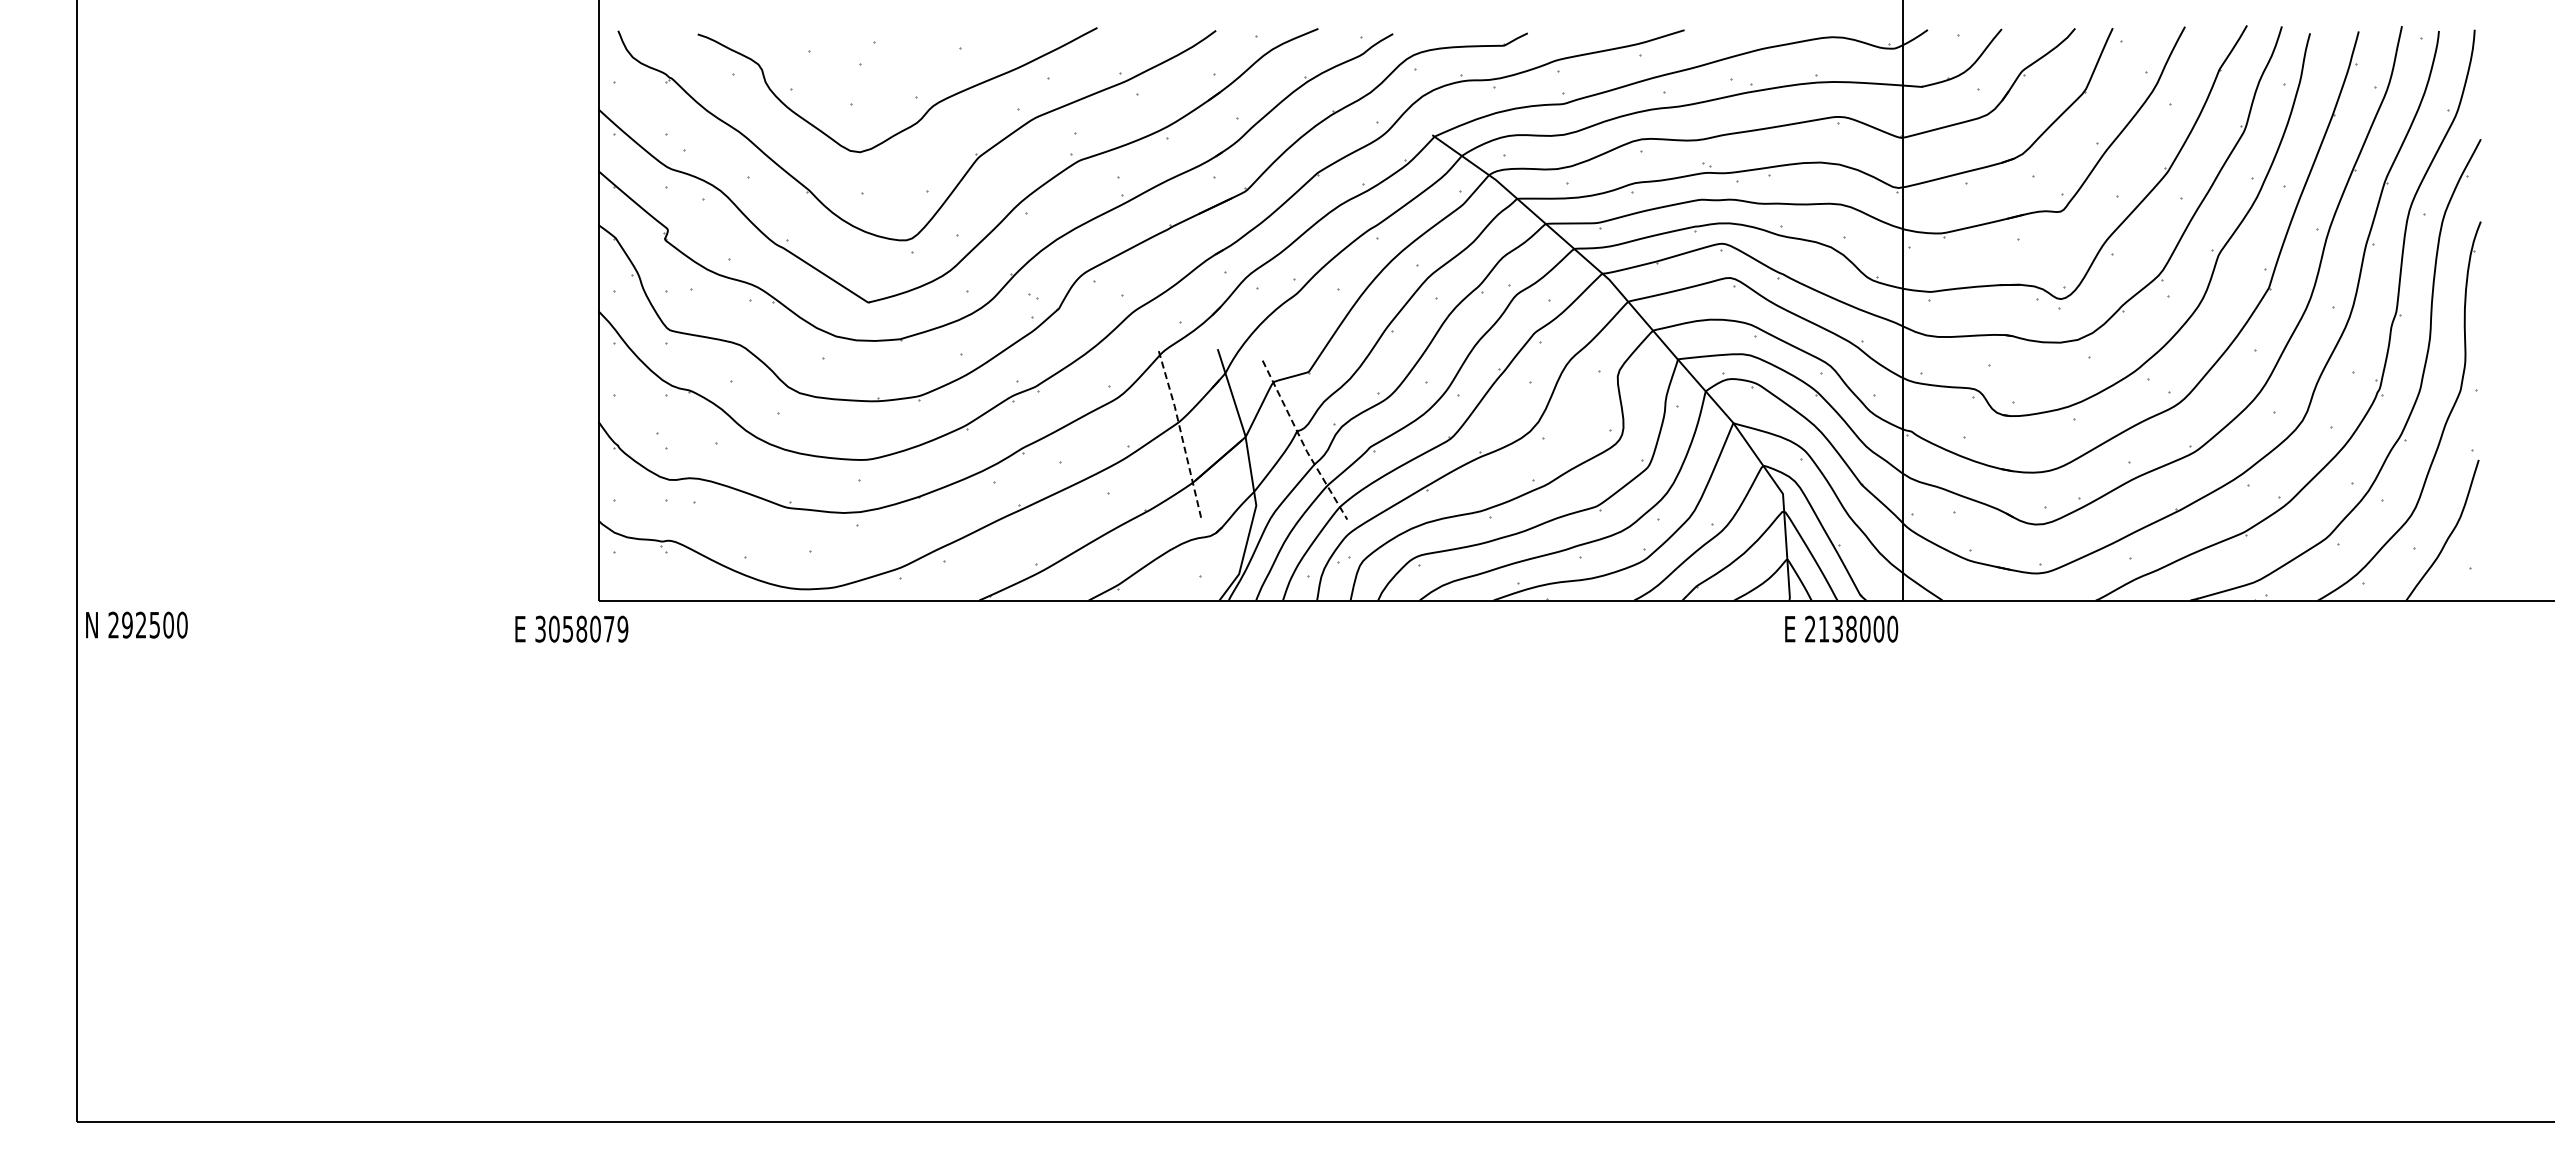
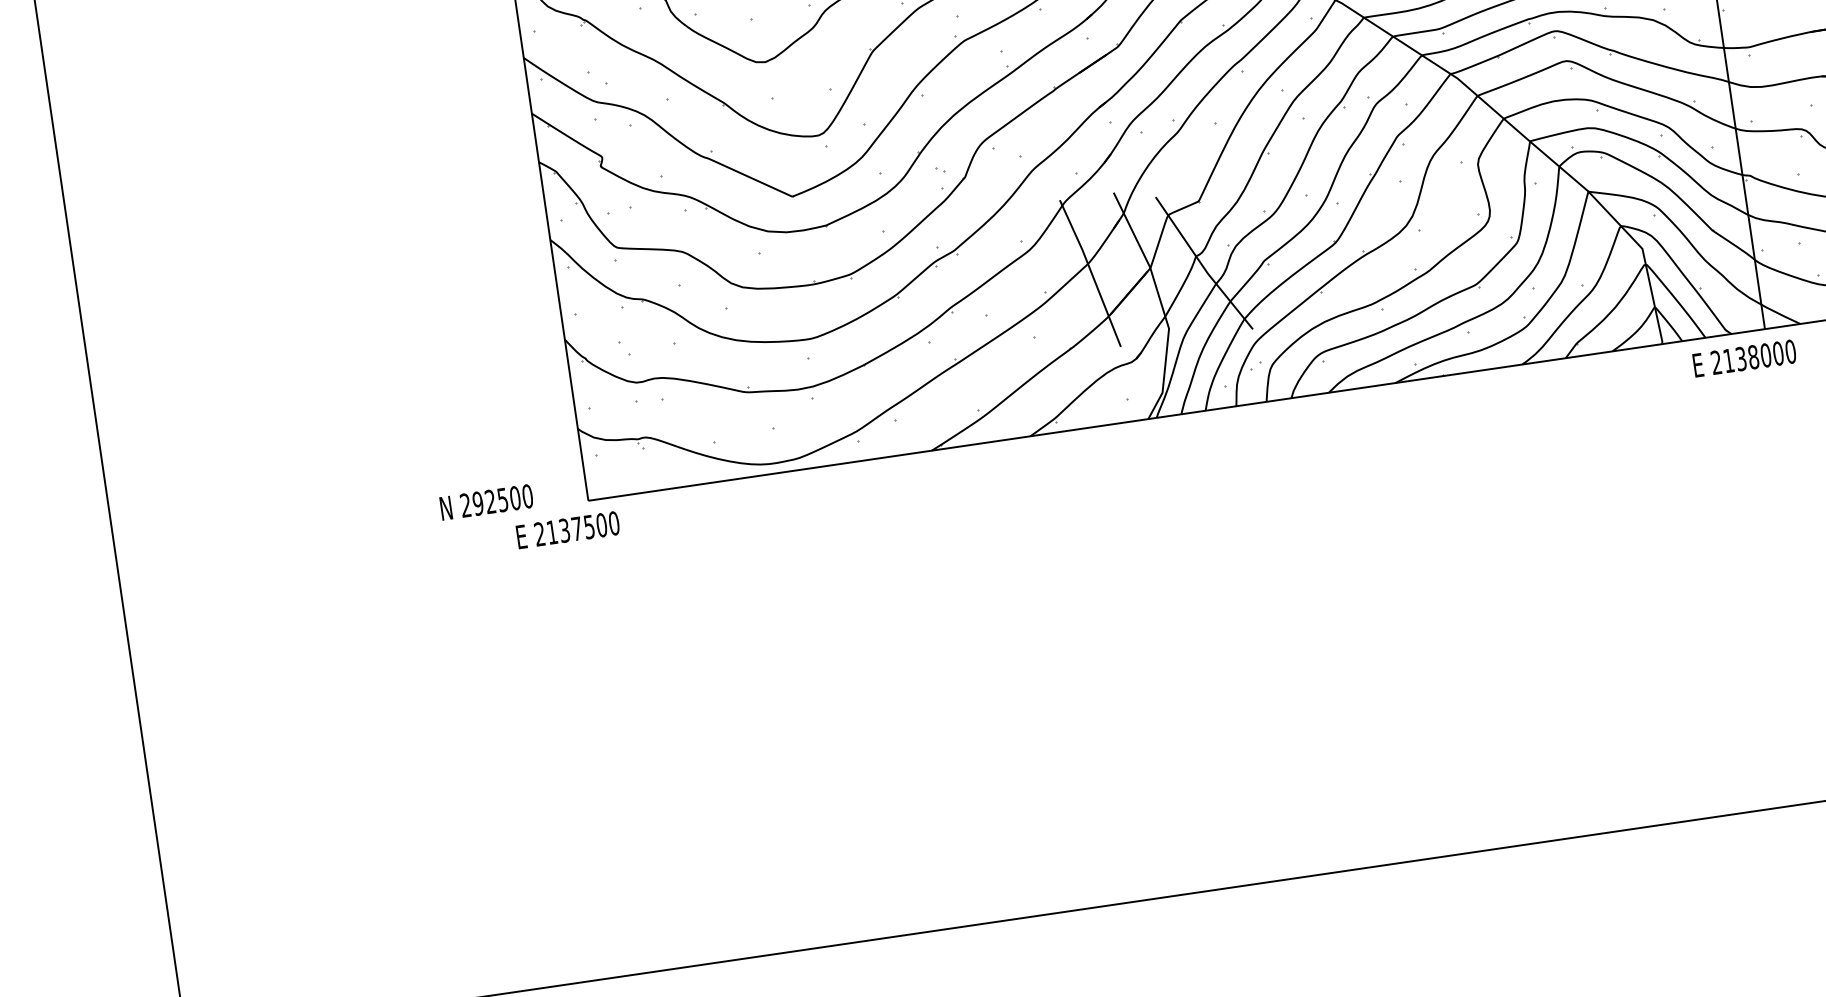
line: (1180, 432) -> (1091, 272), dashed -> solid
line: (1302, 442) -> (1202, 265), dashed -> solid
text: (136, 624) -> (486, 501), moved
text: (581, 628) -> (576, 528), 3058079 -> 2137500
text: (1841, 628) -> (1744, 357), moved

